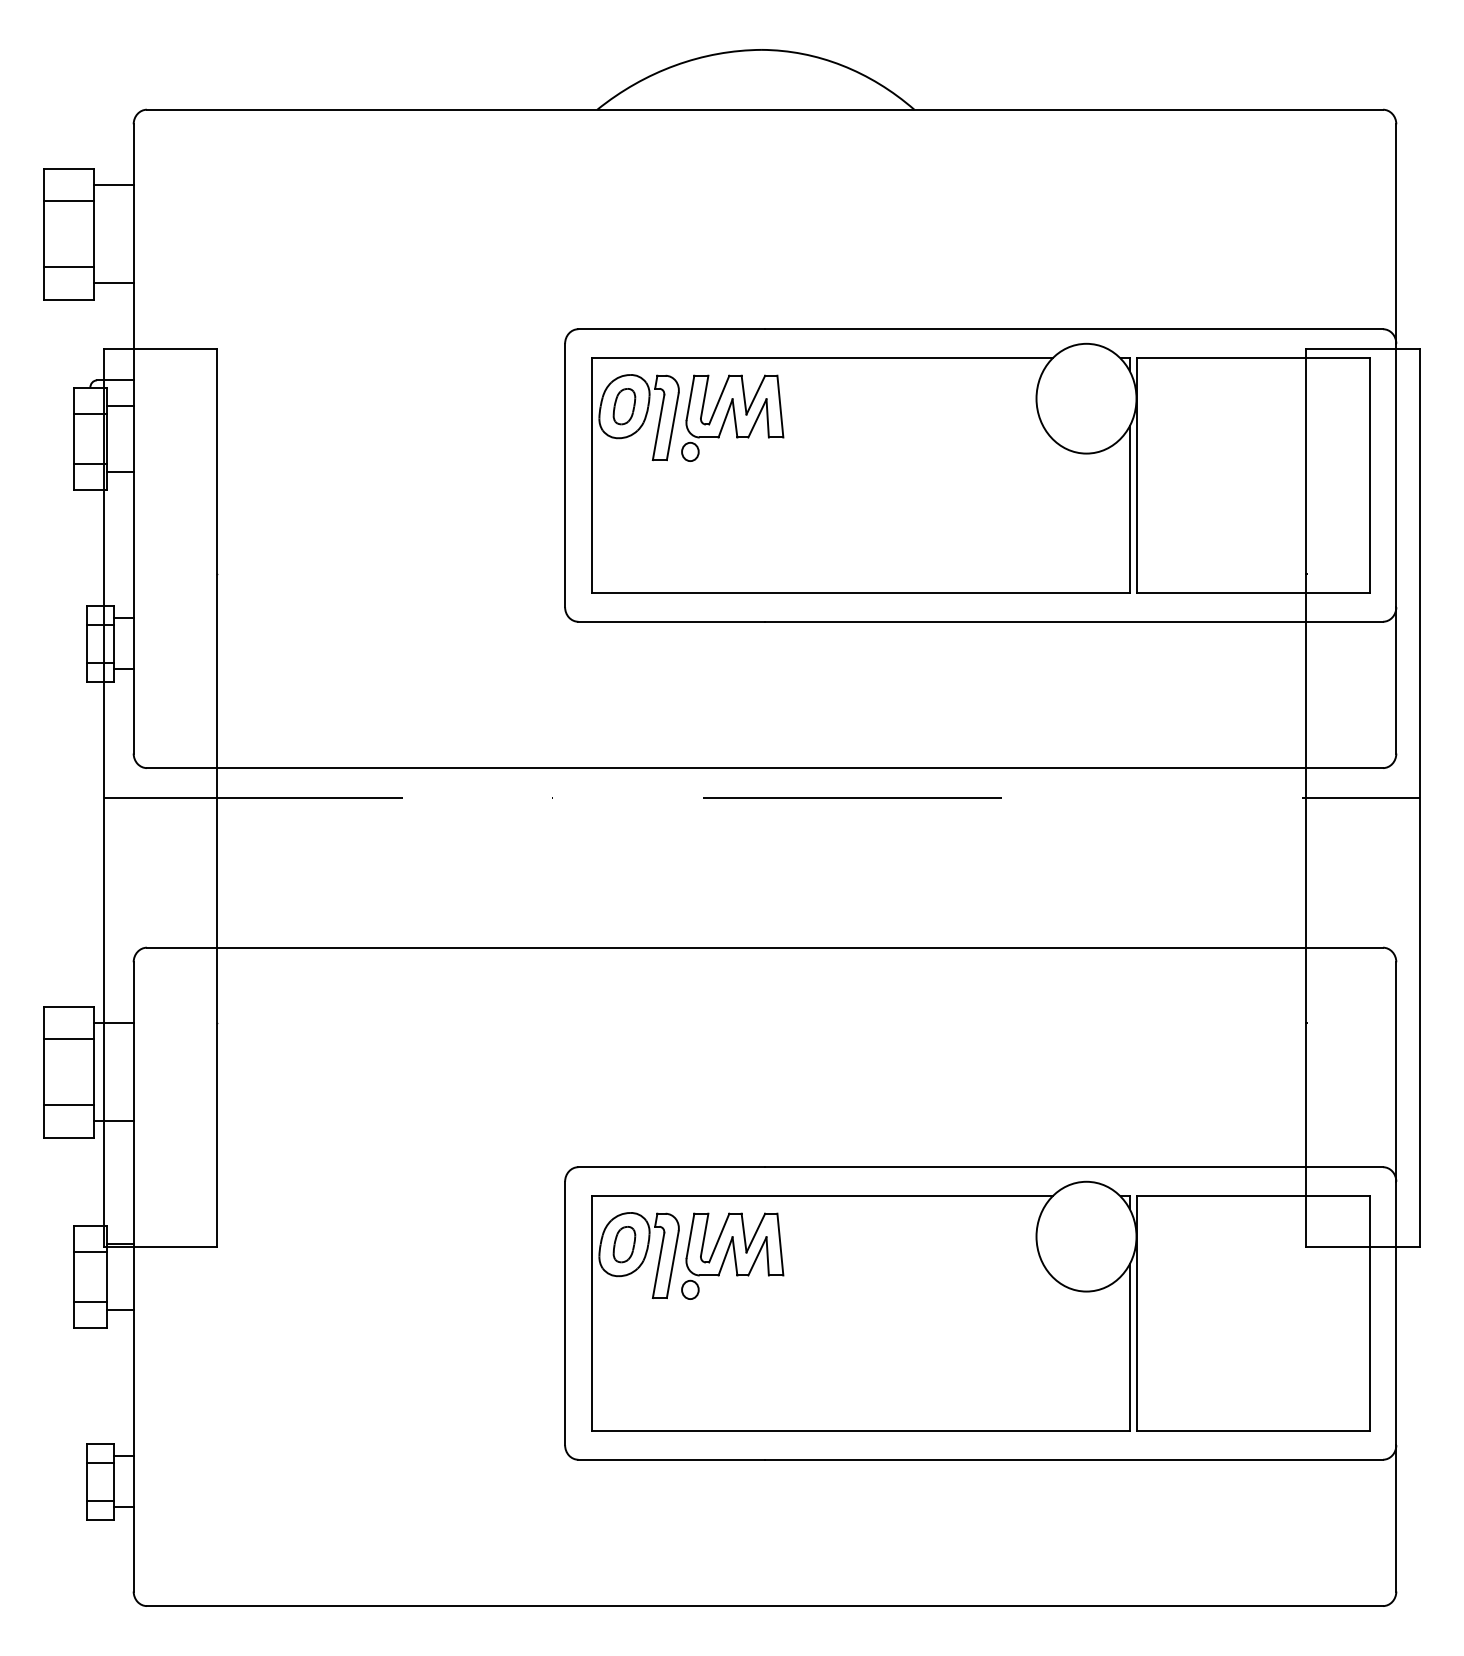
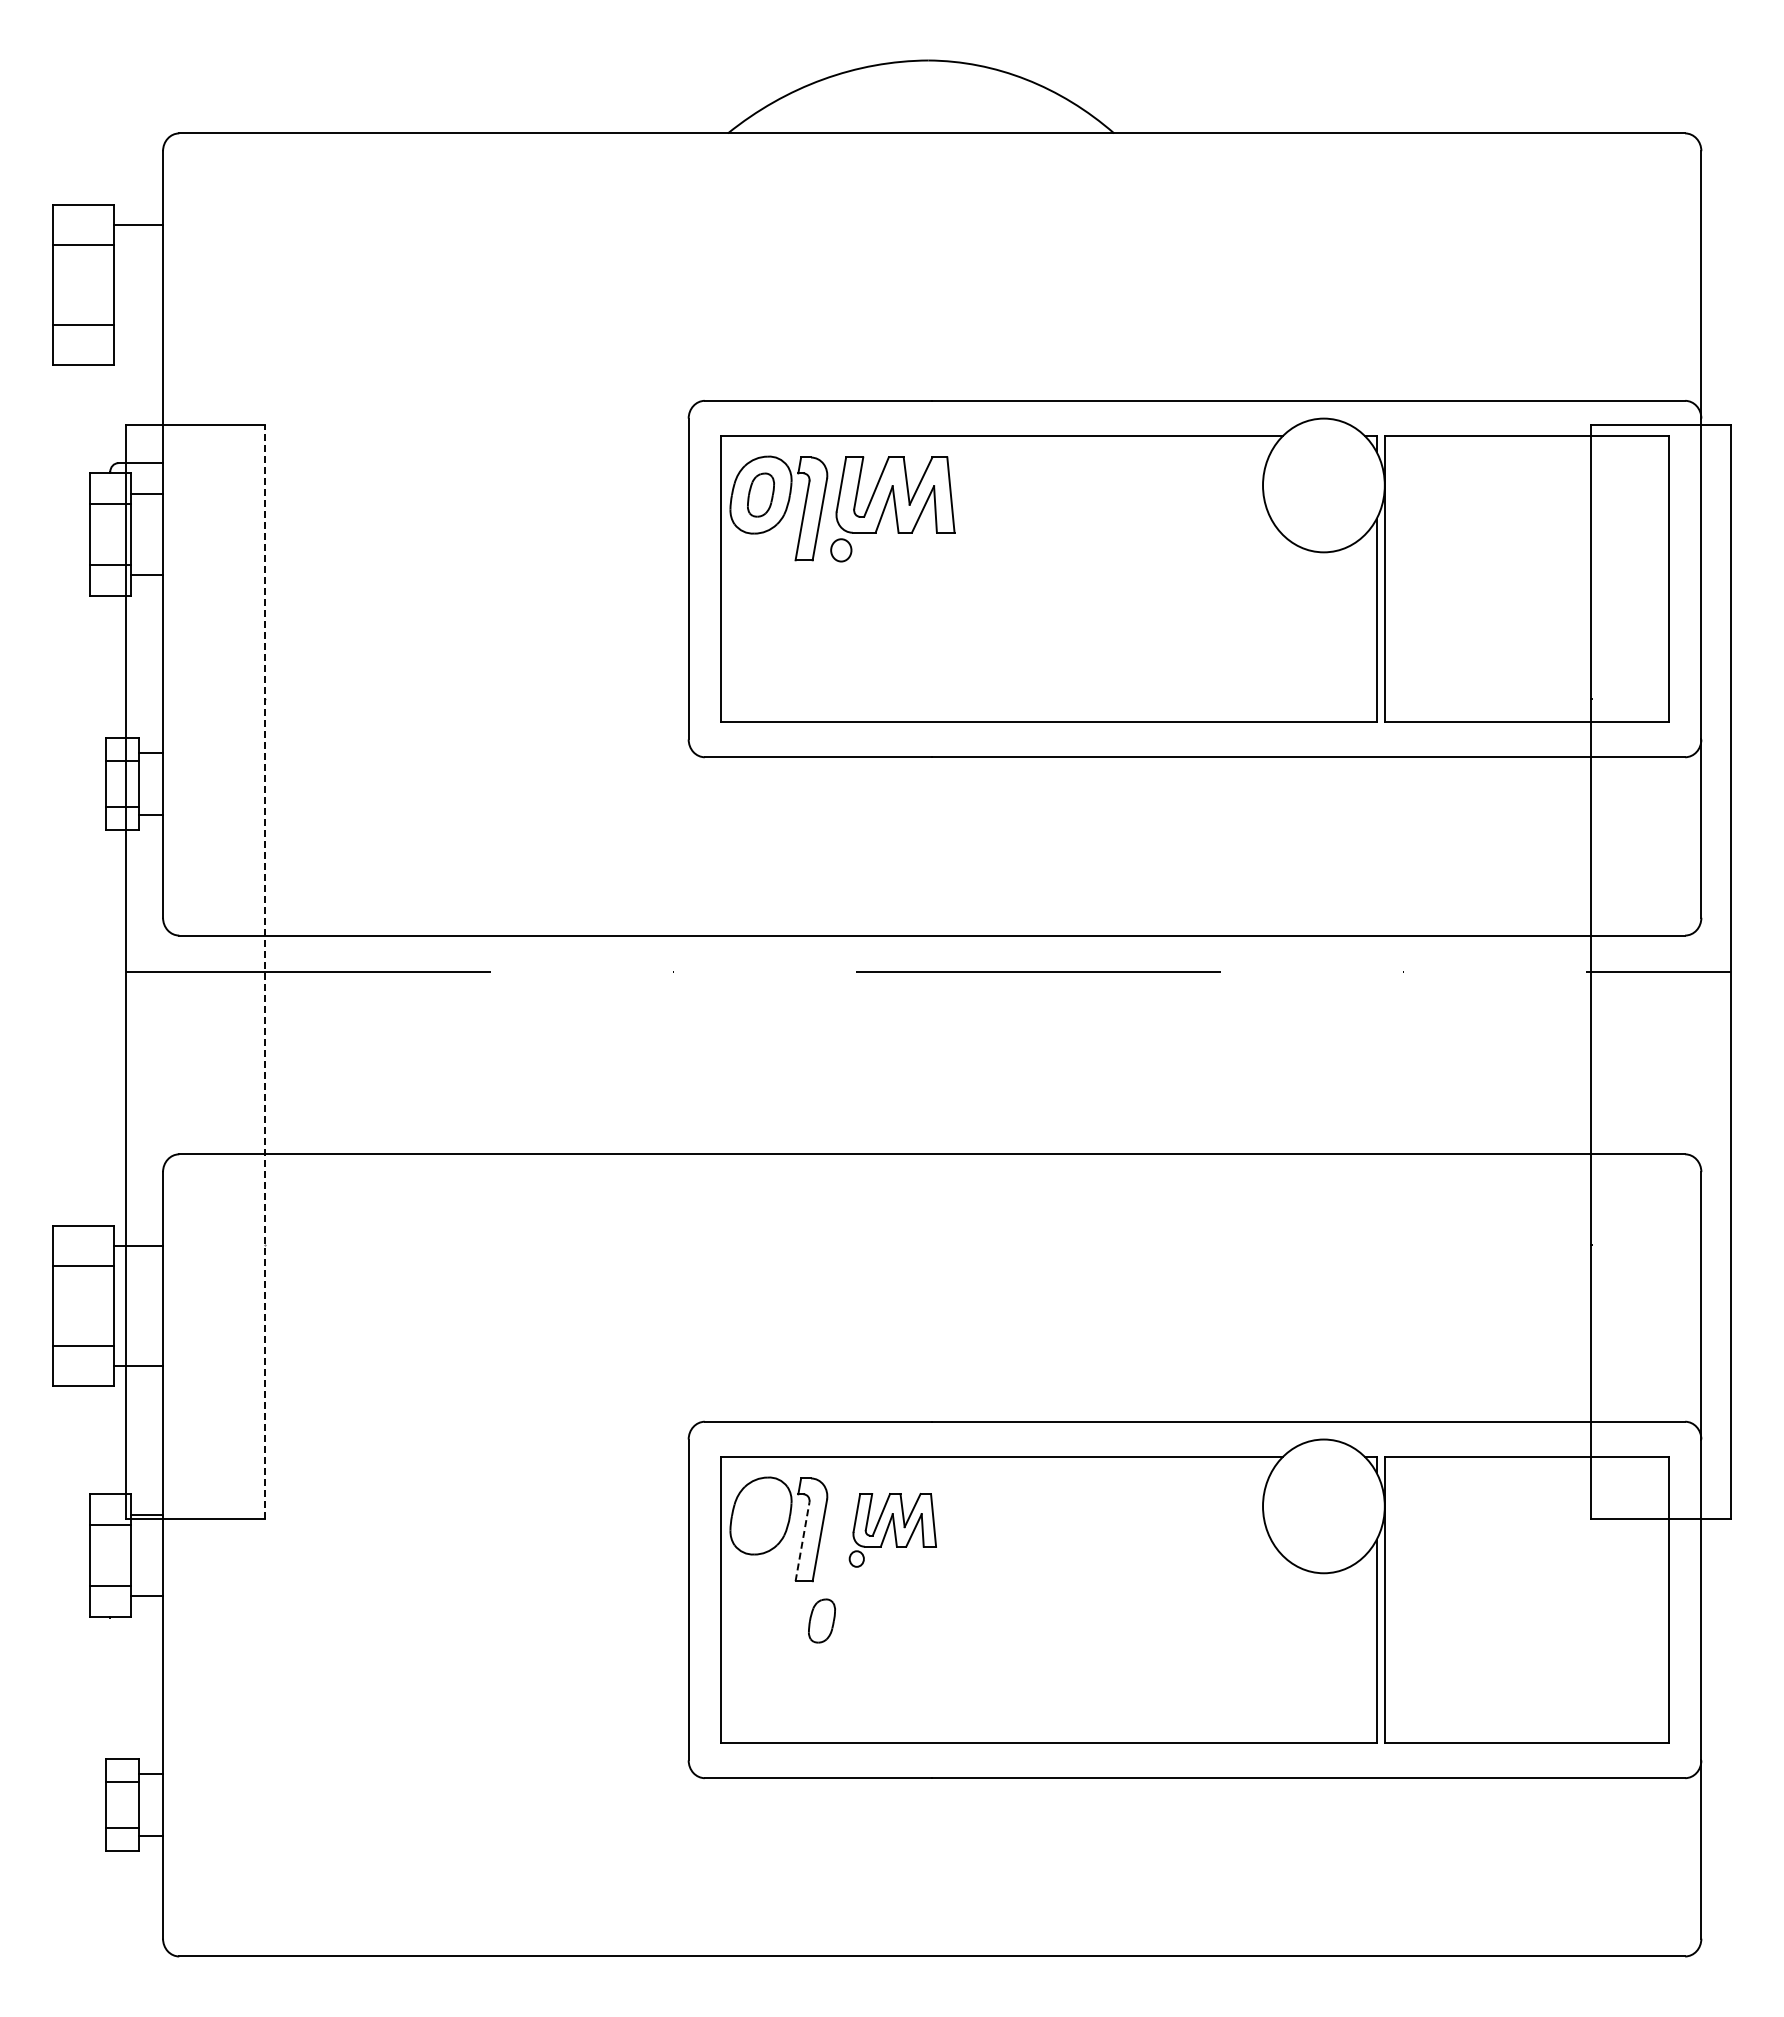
line: (113, 283) -> (138, 345), removed
line: (216, 798) -> (264, 972), solid -> dashed
part: (624, 1244) -> (821, 1620), moved
part: (732, 1256) -> (892, 1530), size x0.7
line: (658, 1265) -> (802, 1541), solid -> dashed

